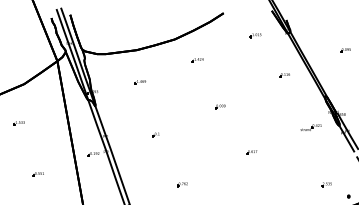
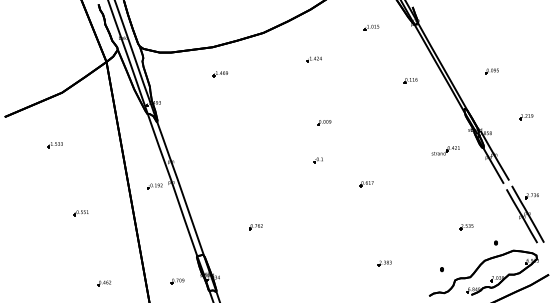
part: (345, 50) -> (491, 71), moved
part: (197, 60) -> (313, 59), moved
part: (139, 82) -> (219, 74), moved
part: (155, 134) -> (317, 160), moved
part: (182, 184) -> (255, 227), moved

